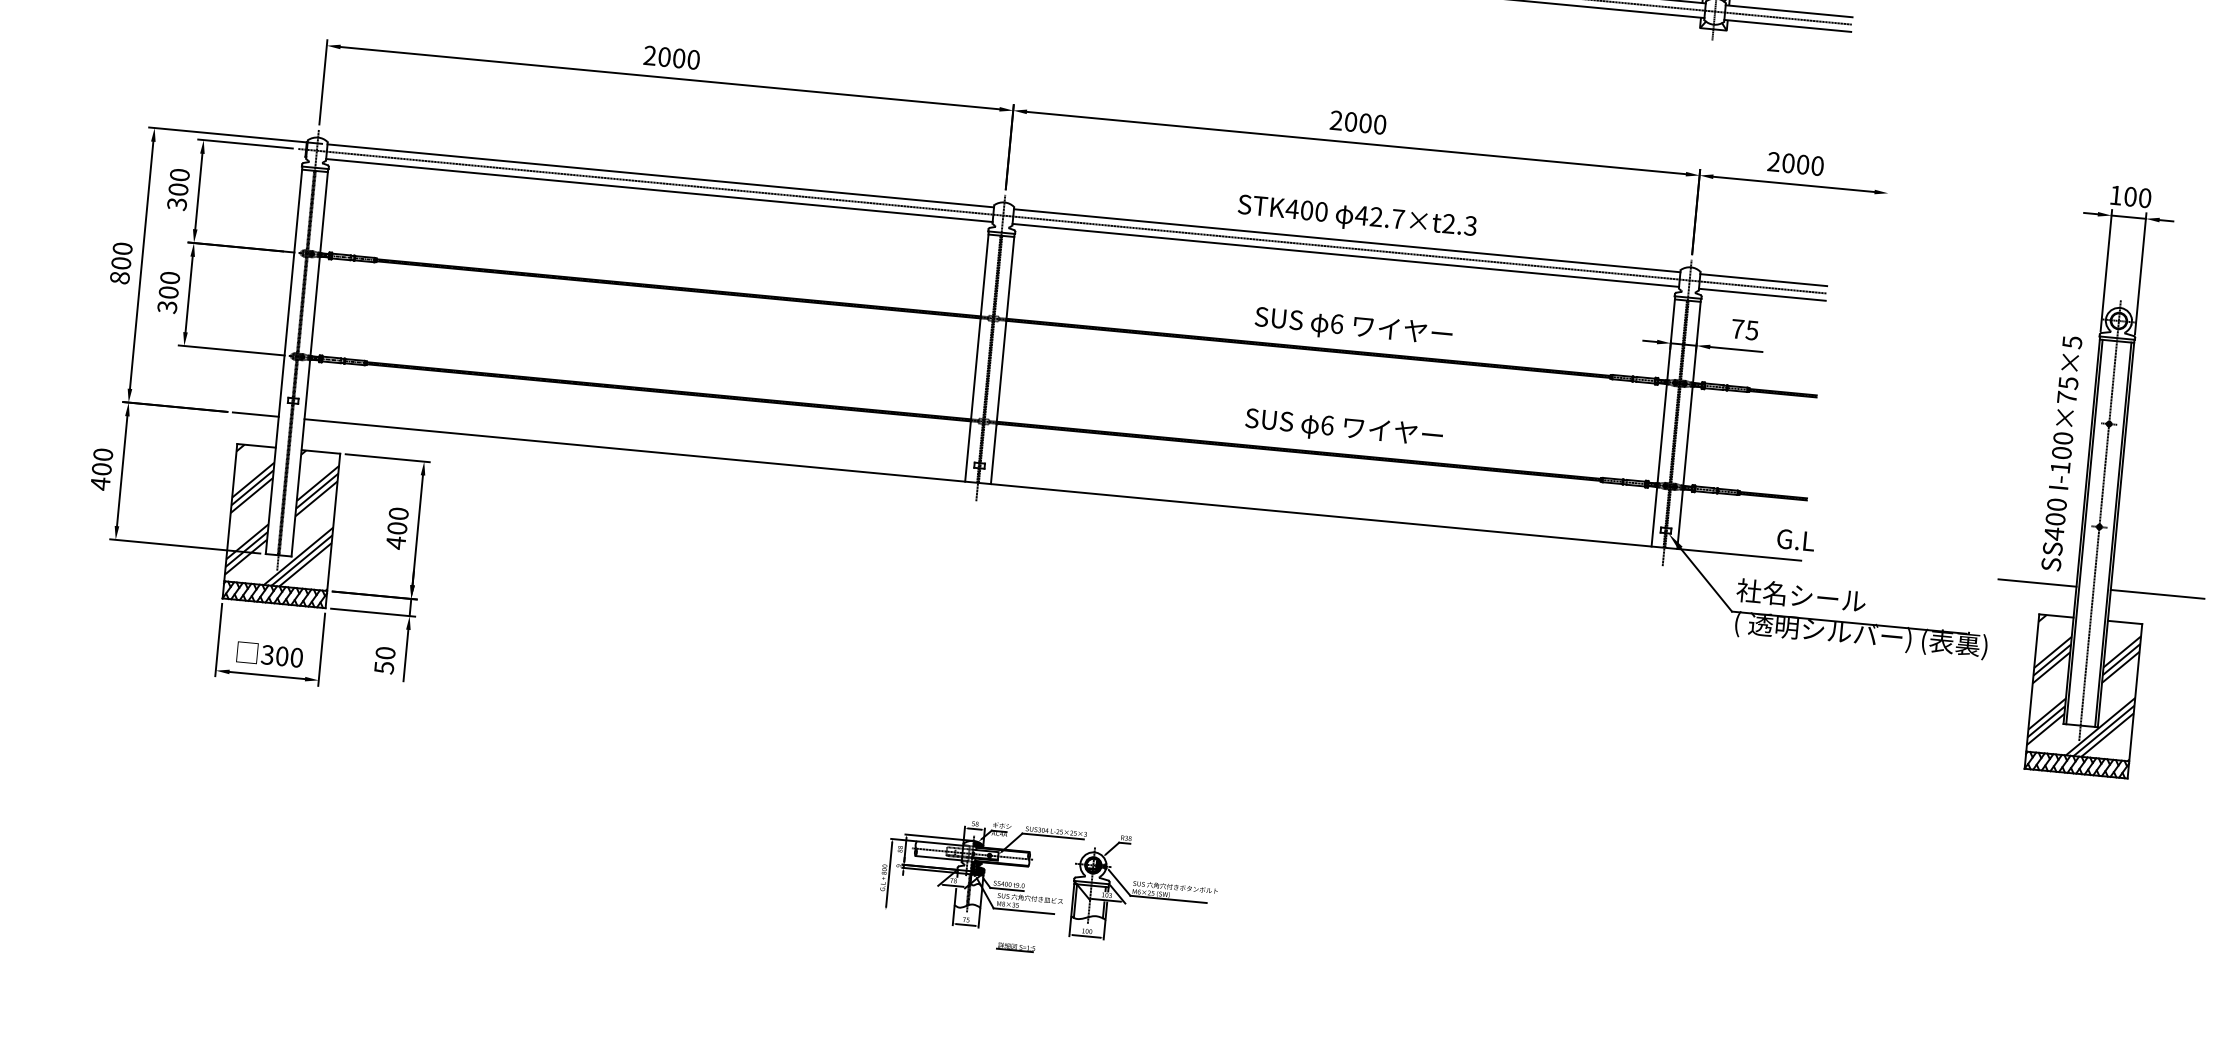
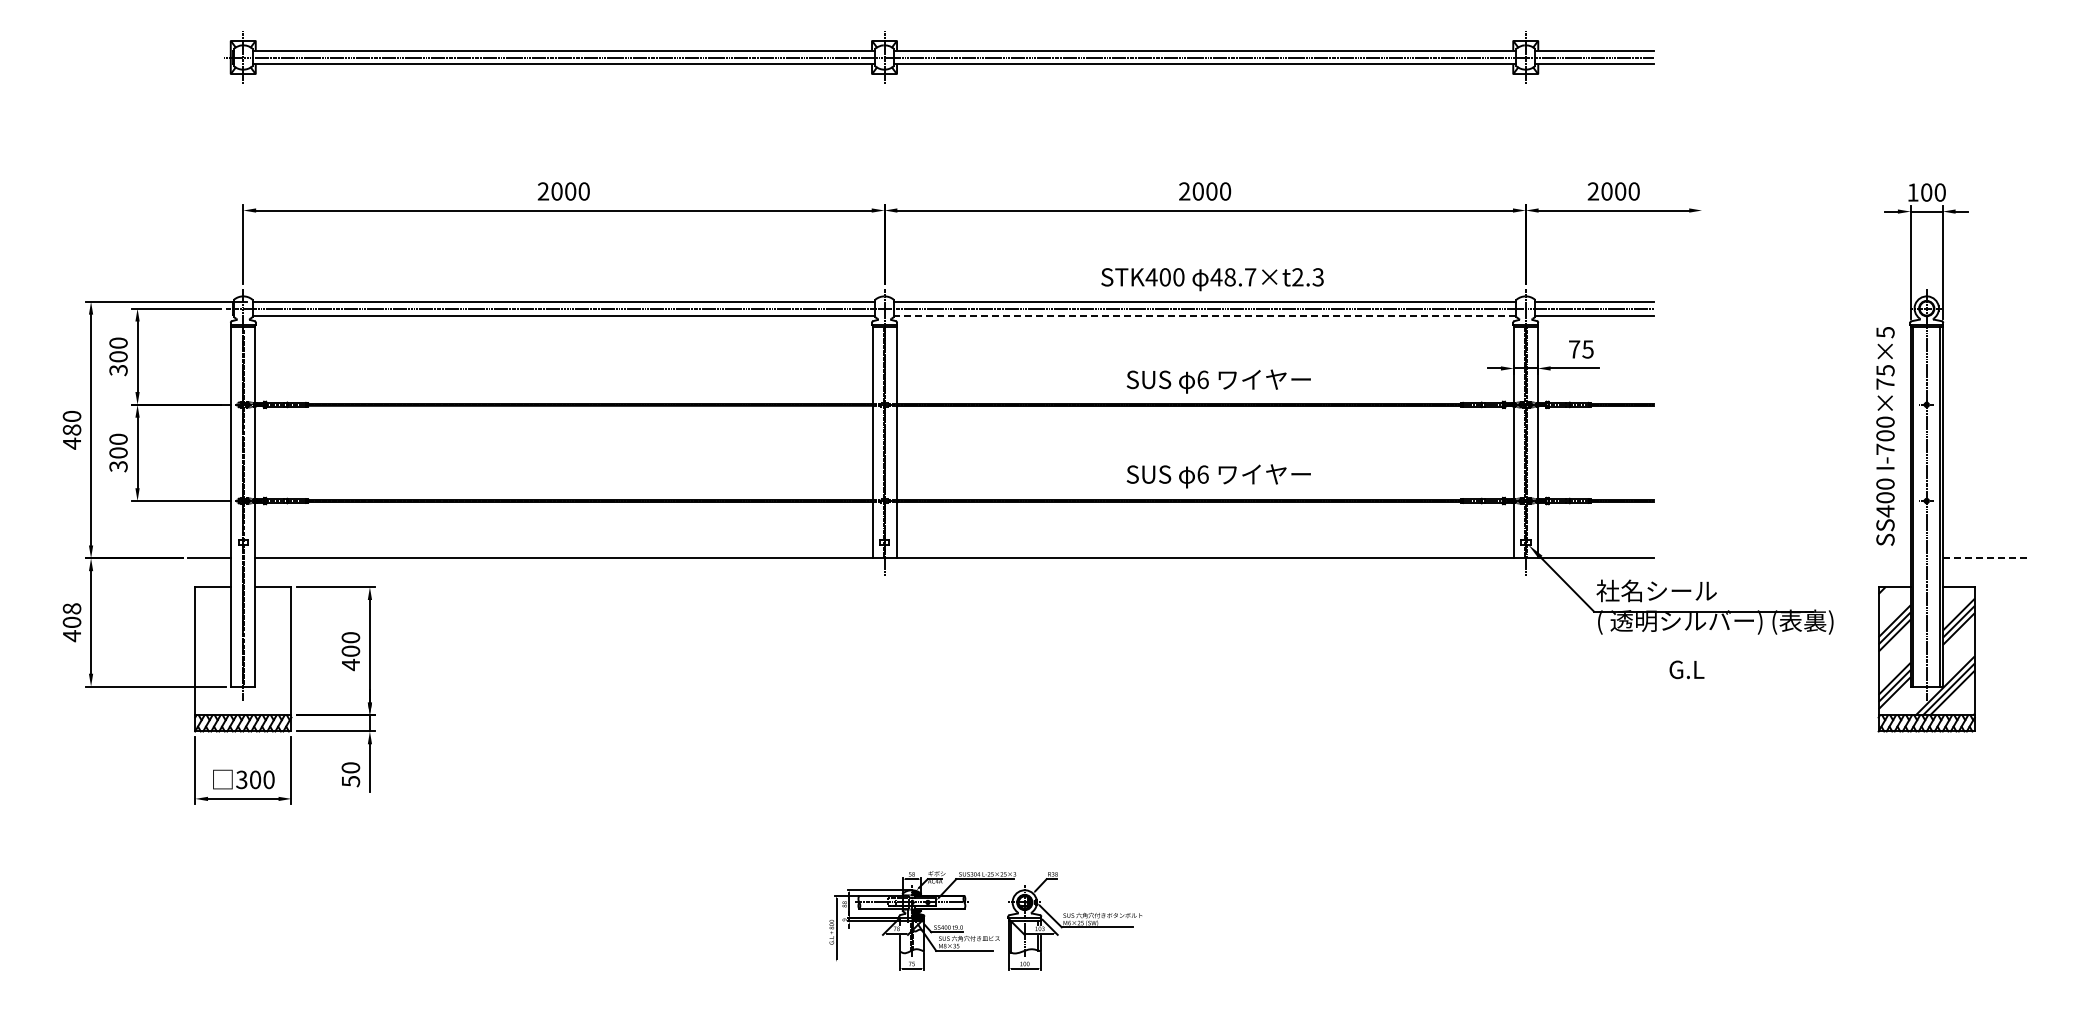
text: (1375, 217) -> (1229, 277), 42.7×t2.3 -> 48.7×t2.3
line: (1345, 255) -> (1204, 315), solid -> dashed
text: (120, 270) -> (71, 436), 800 -> 480
text: (102, 454) -> (71, 608), 400 -> 408
text: (2060, 466) -> (1885, 448), I-100×75×5 -> I-700×75×5
hatch: (282, 517) -> (243, 651), removed
text: (1795, 539) -> (1686, 669), moved
line: (2036, 583) -> (1873, 558), removed
line: (2157, 594) -> (1986, 558), solid -> dashed
part: (1016, 947) -> (960, 985), removed

